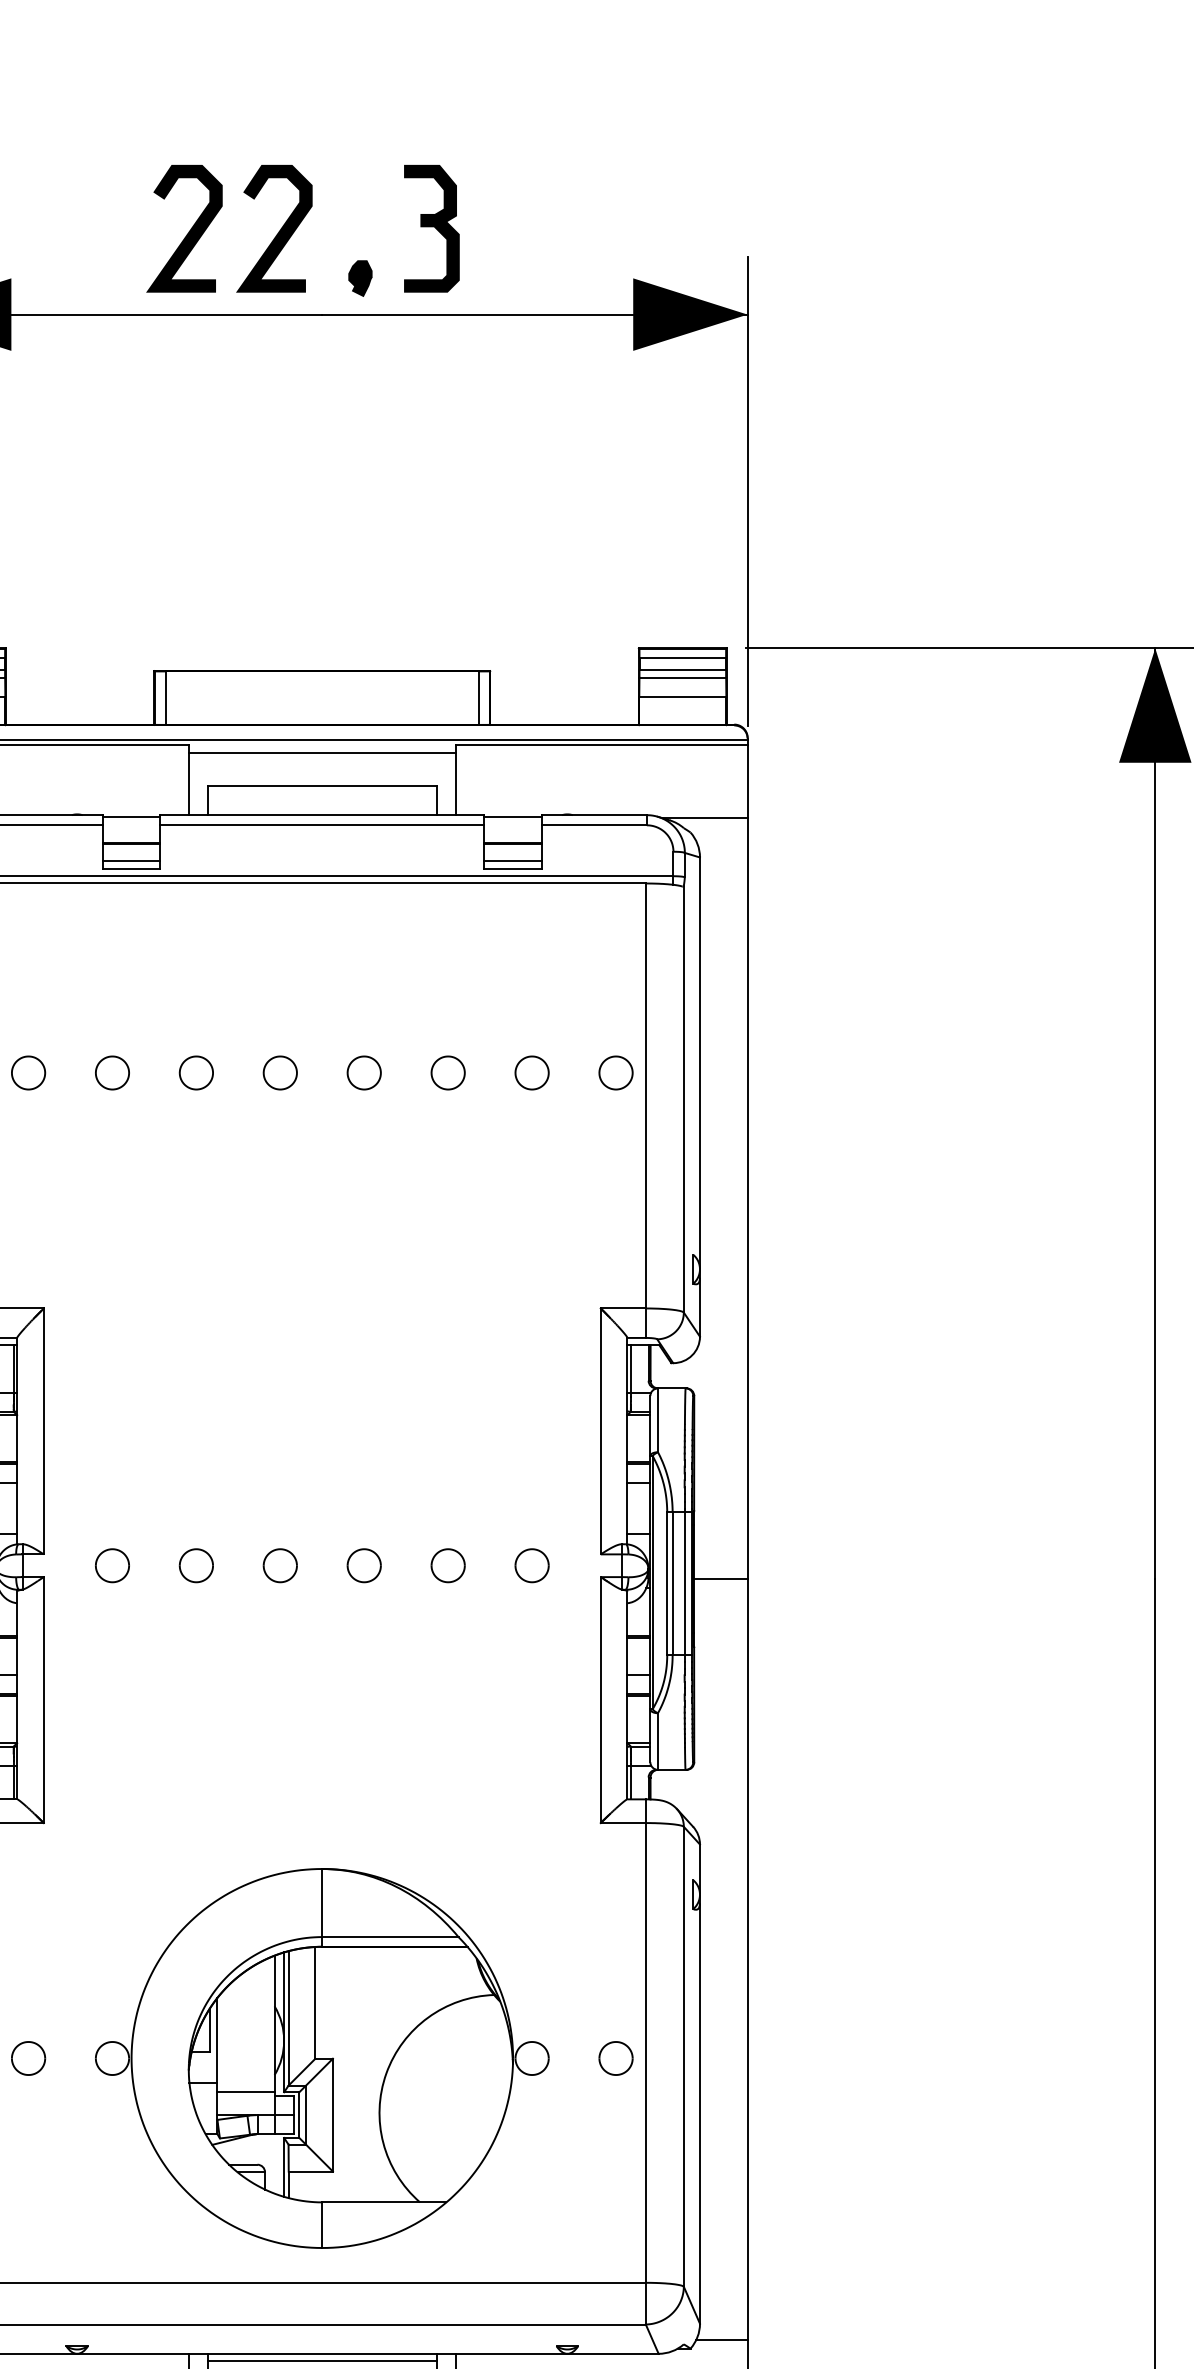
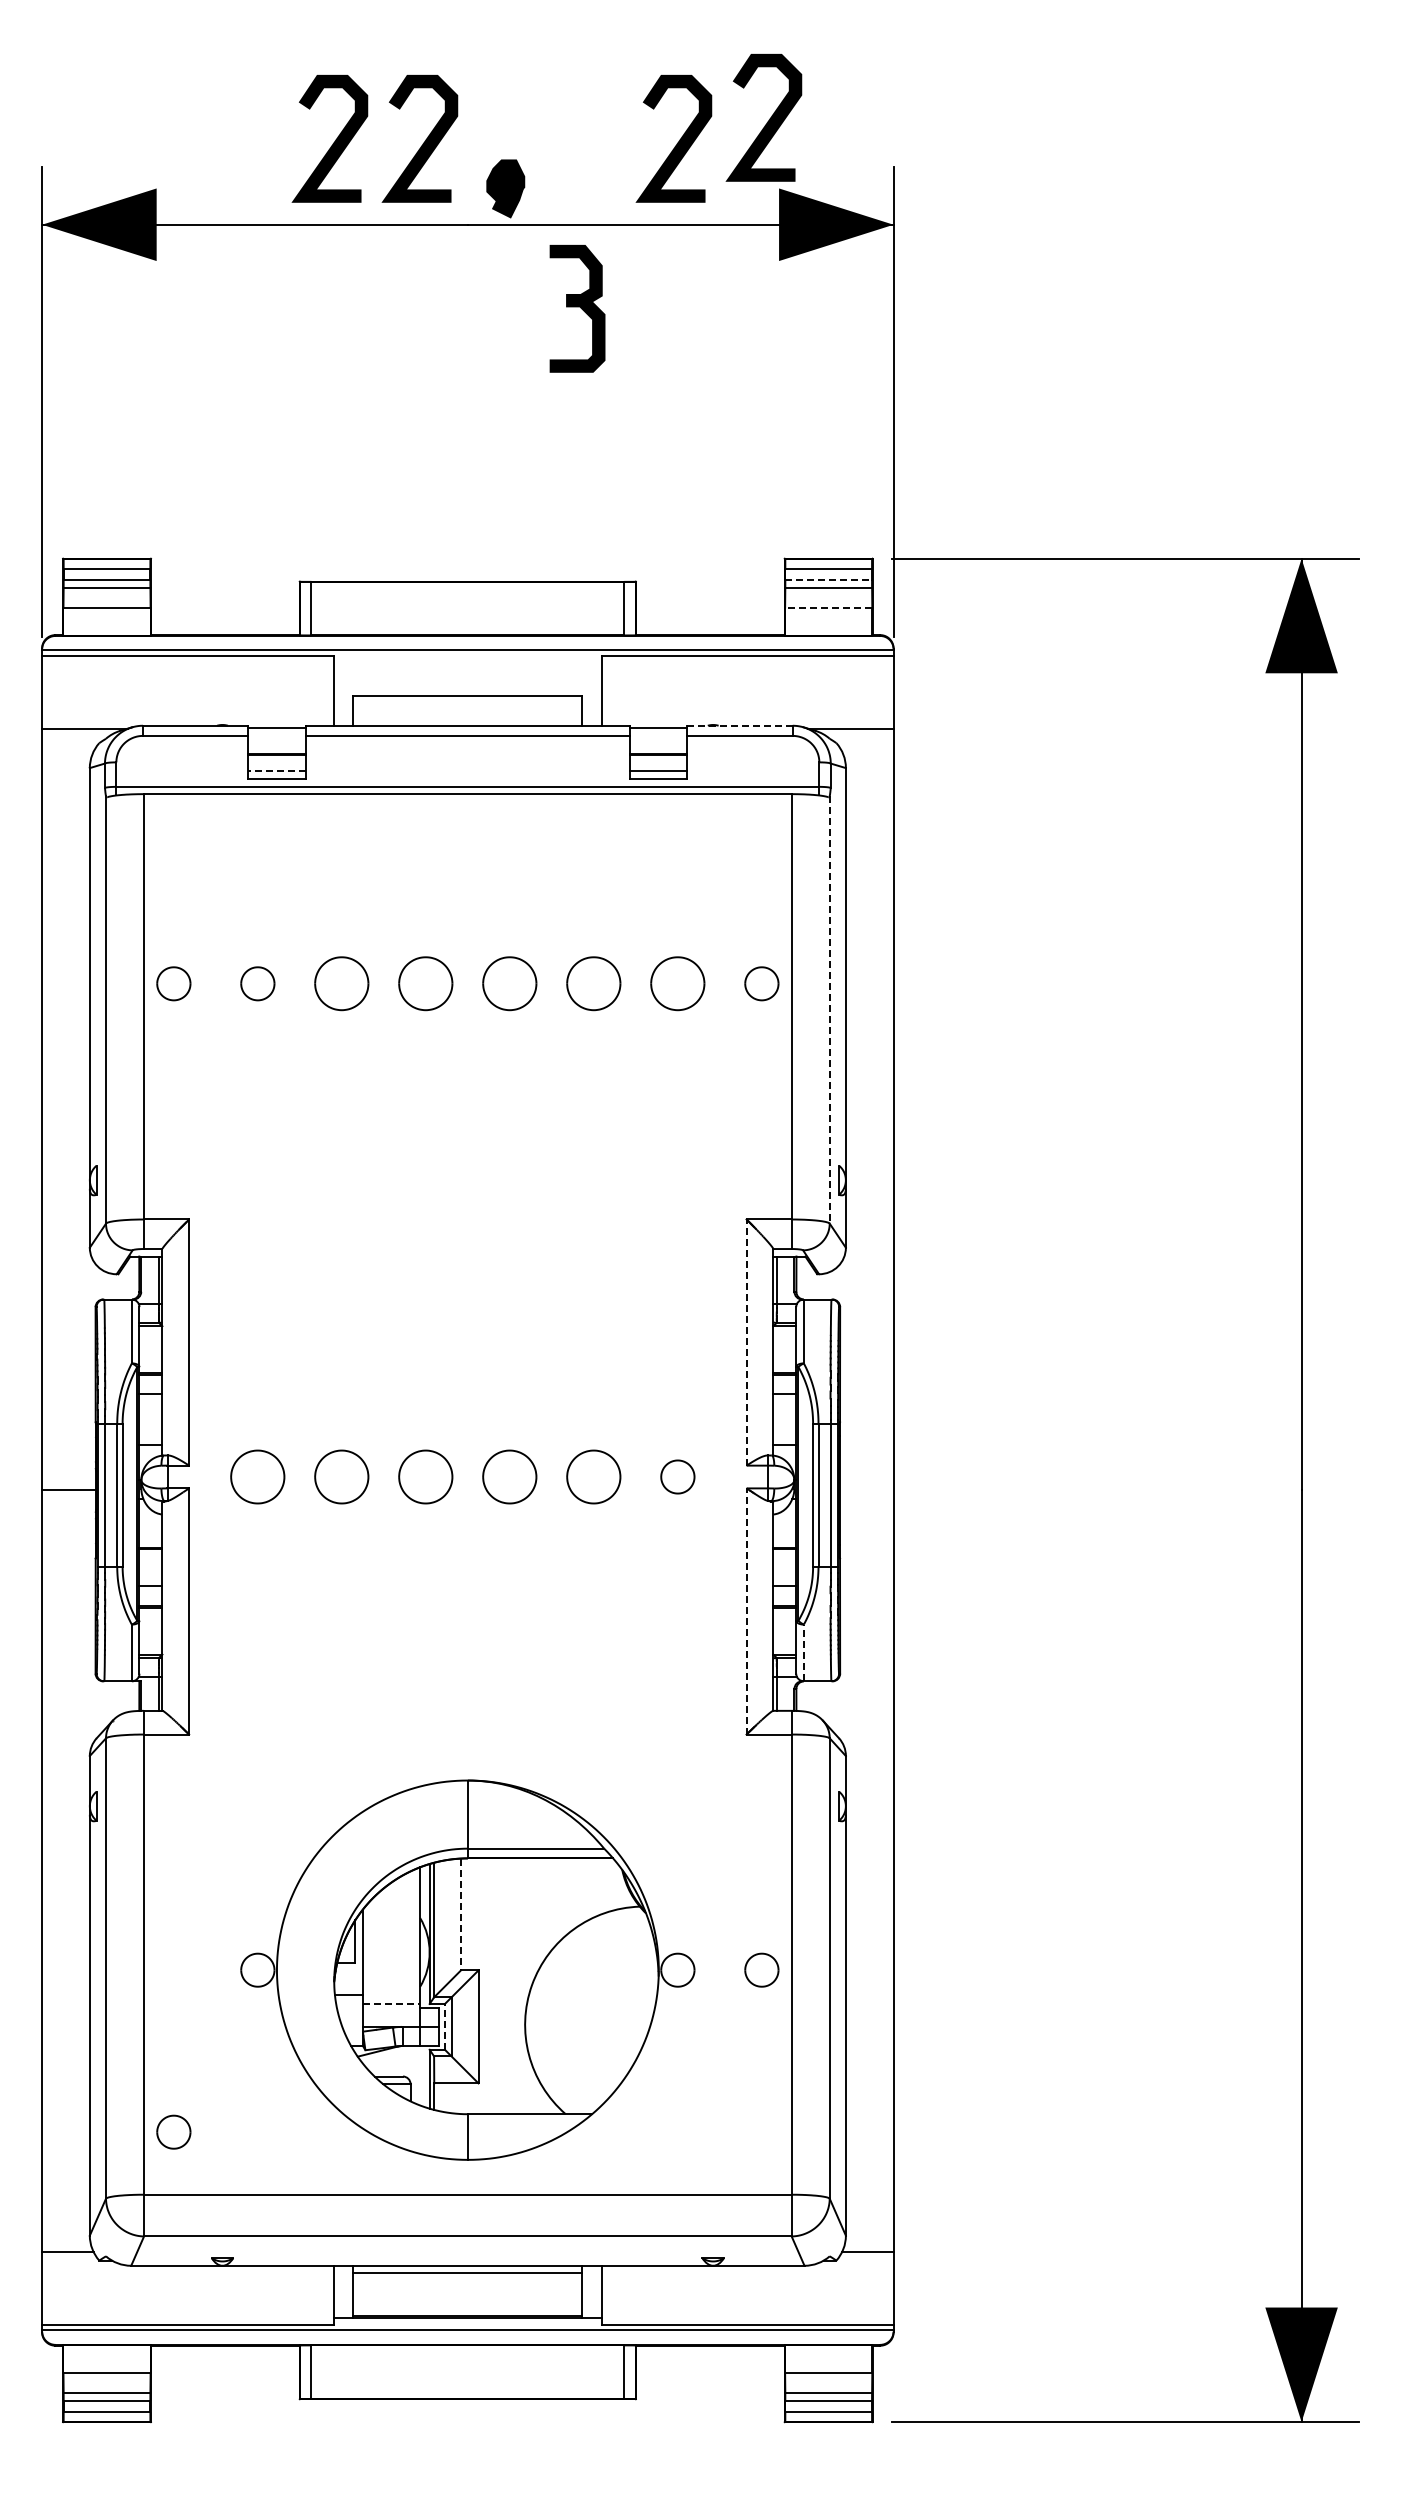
curve: (621, 211) -> (767, 121), added
part: (431, 228) -> (577, 308), moved
curve: (531, 232) -> (677, 142), added
part: (360, 278) -> (506, 188), size x1.6
line: (683, 669) -> (829, 579), solid -> dashed
line: (682, 697) -> (828, 607), solid -> dashed
line: (321, 752) -> (467, 663), removed
line: (594, 814) -> (740, 725), solid -> dashed
line: (131, 860) -> (276, 771), solid -> dashed
part: (196, 1072) -> (341, 983), size x1.6
part: (279, 1072) -> (425, 983), size x1.6
part: (363, 1072) -> (509, 983), size x1.6
part: (447, 1072) -> (593, 983), size x1.6
part: (531, 1072) -> (677, 983), size x1.6
line: (683, 1098) -> (829, 1009), solid -> dashed
line: (600, 1431) -> (746, 1342), solid -> dashed
part: (112, 1565) -> (257, 1476), size x1.6
part: (196, 1565) -> (341, 1476), size x1.6
part: (279, 1565) -> (425, 1476), size x1.6
part: (363, 1565) -> (509, 1476), size x1.6
part: (447, 1565) -> (593, 1476), size x1.6
line: (720, 1579) -> (866, 1490), removed
line: (600, 1699) -> (746, 1610), solid -> dashed
line: (657, 1741) -> (803, 1652), solid -> dashed
line: (314, 2002) -> (460, 1914), solid -> dashed
part: (28, 2057) -> (173, 2131), moved
line: (246, 2091) -> (391, 2003), solid -> dashed
line: (298, 2114) -> (444, 2026), solid -> dashed

